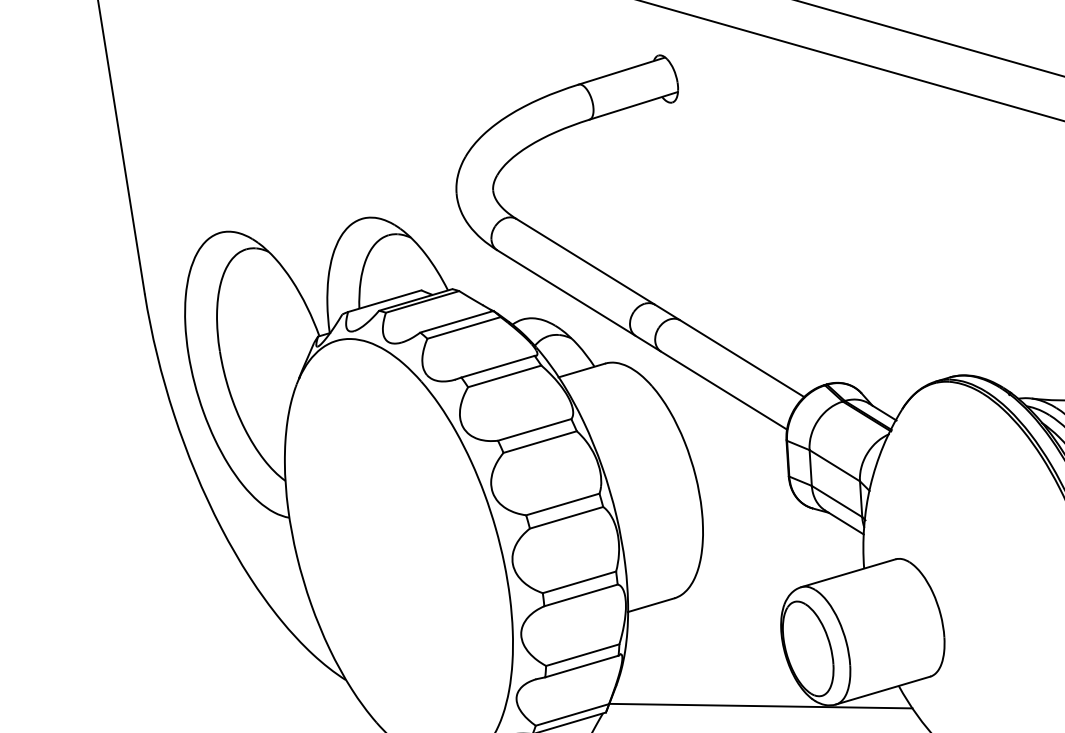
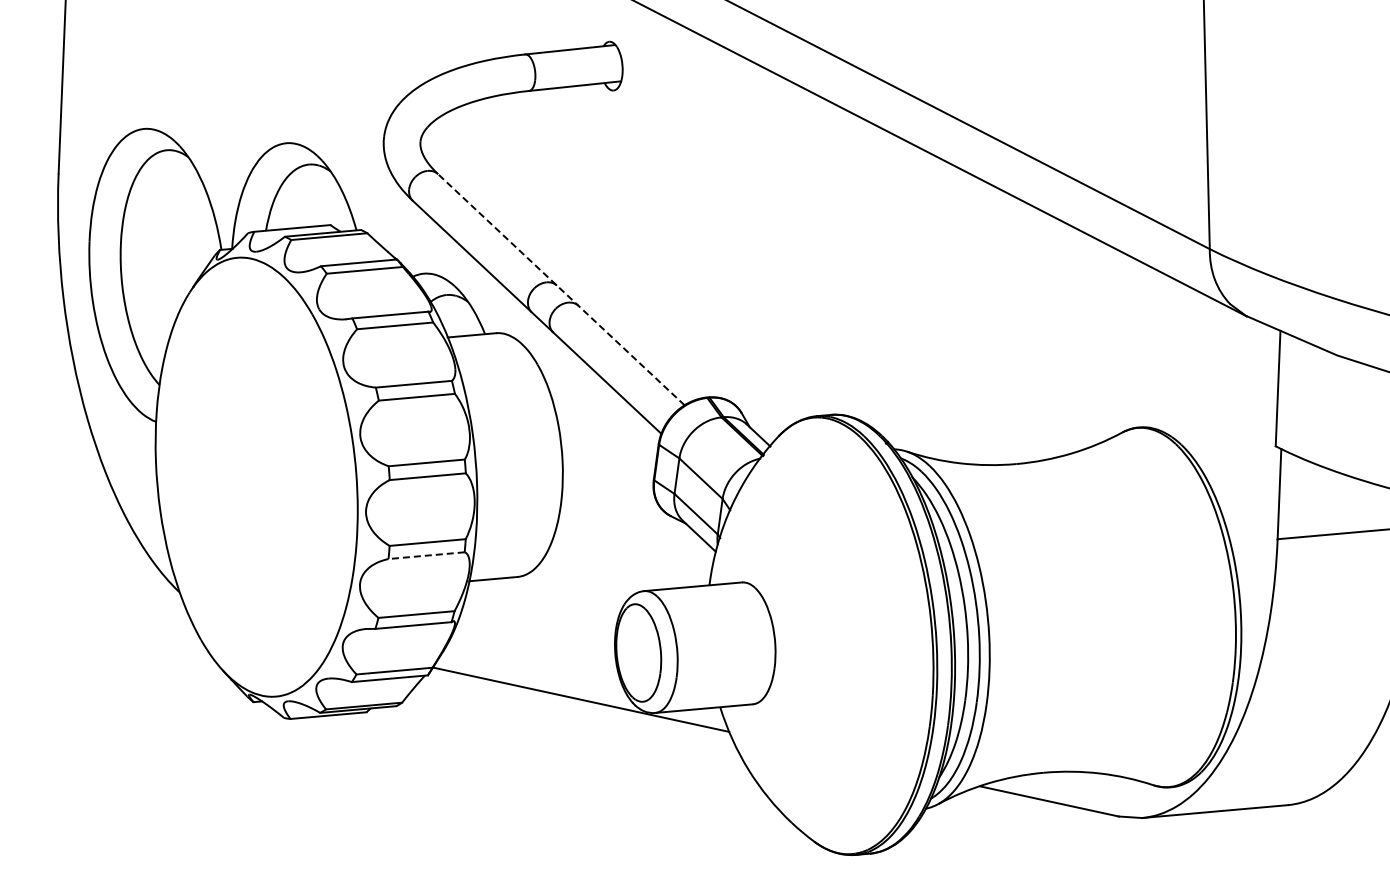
line: (660, 307) -> (561, 289), solid -> dashed
line: (580, 595) -> (426, 555), solid -> dashed

